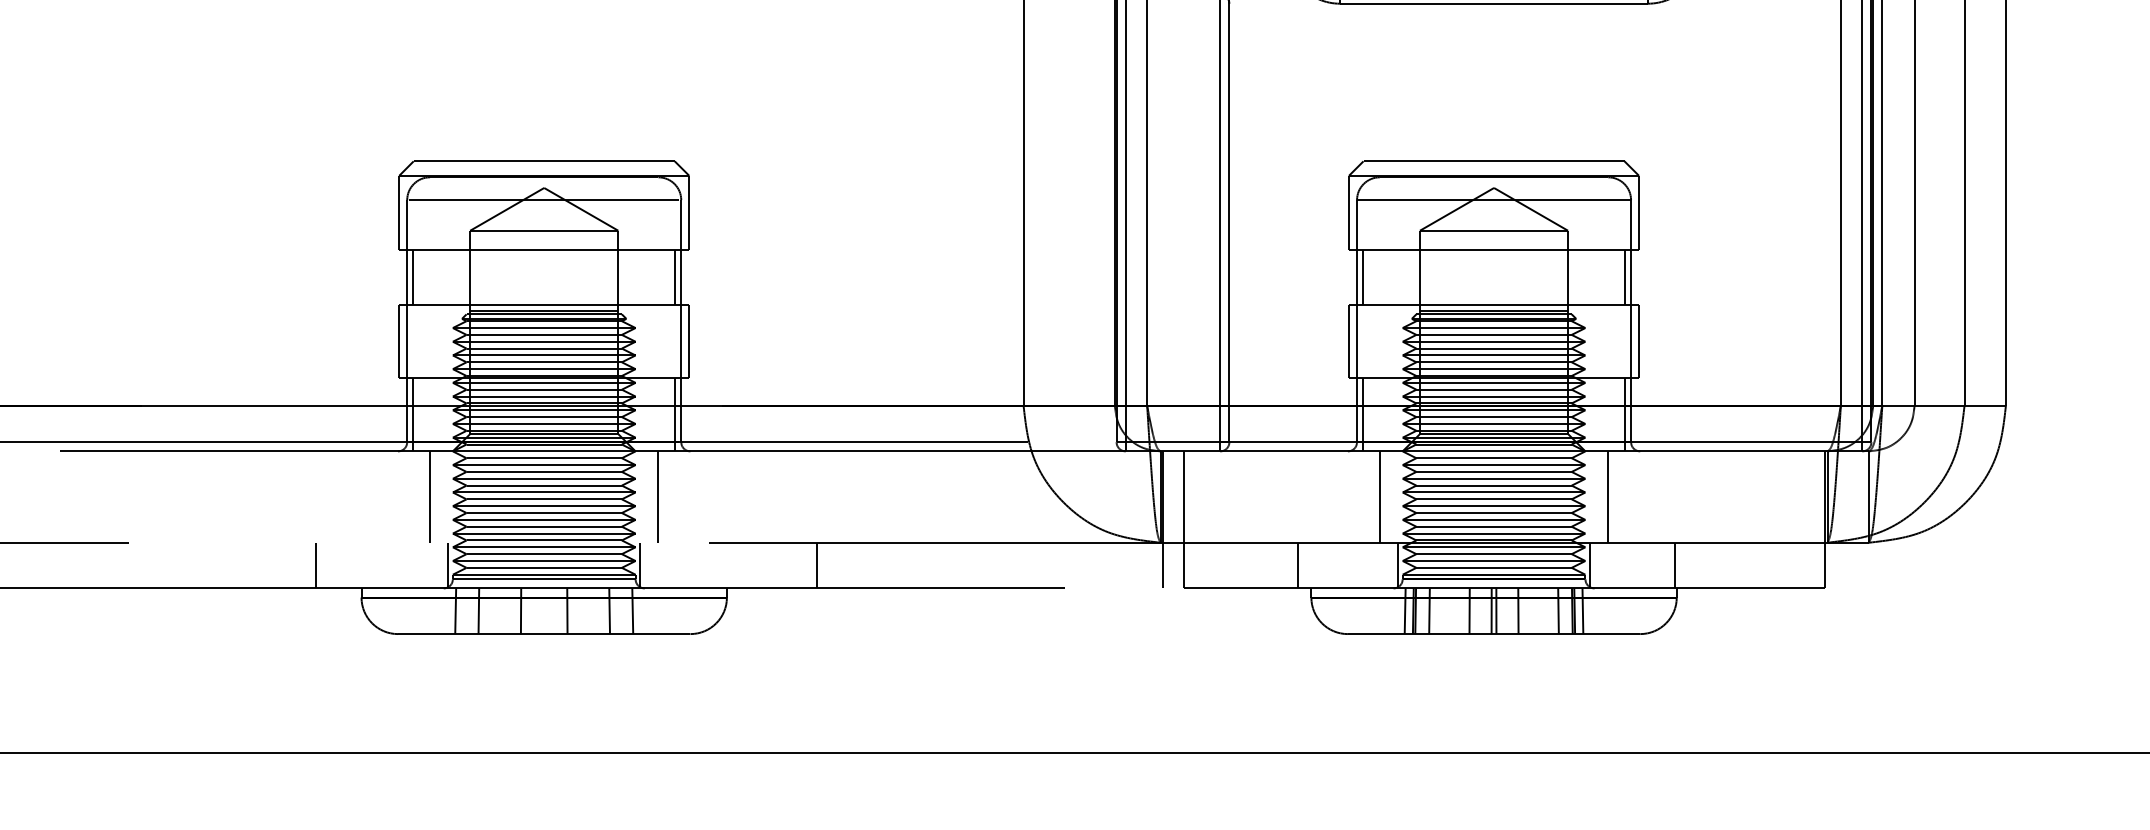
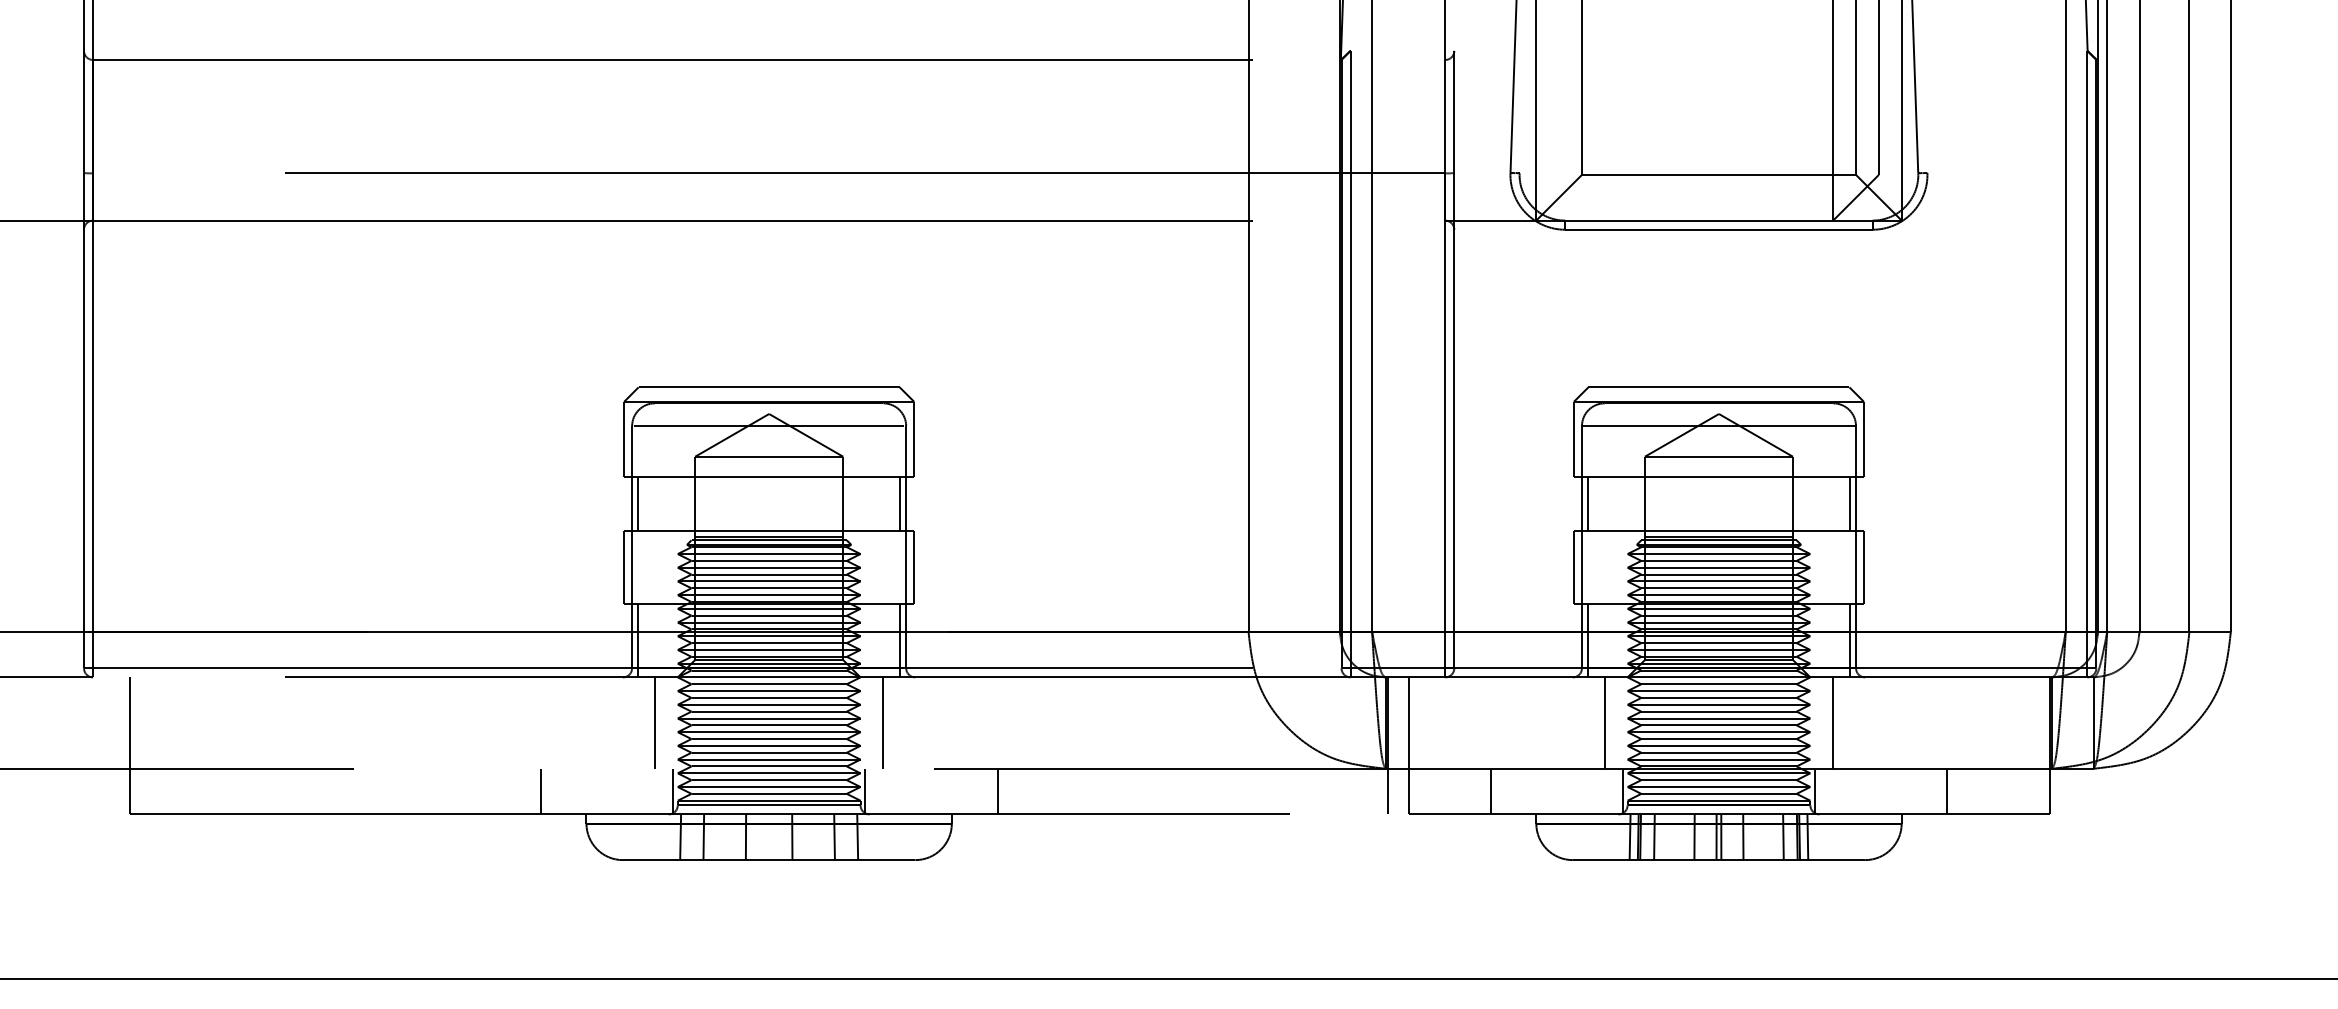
line: (816, 565) -> (997, 791), moved
line: (1297, 565) -> (1490, 791), moved
line: (1675, 565) -> (1947, 791), moved

